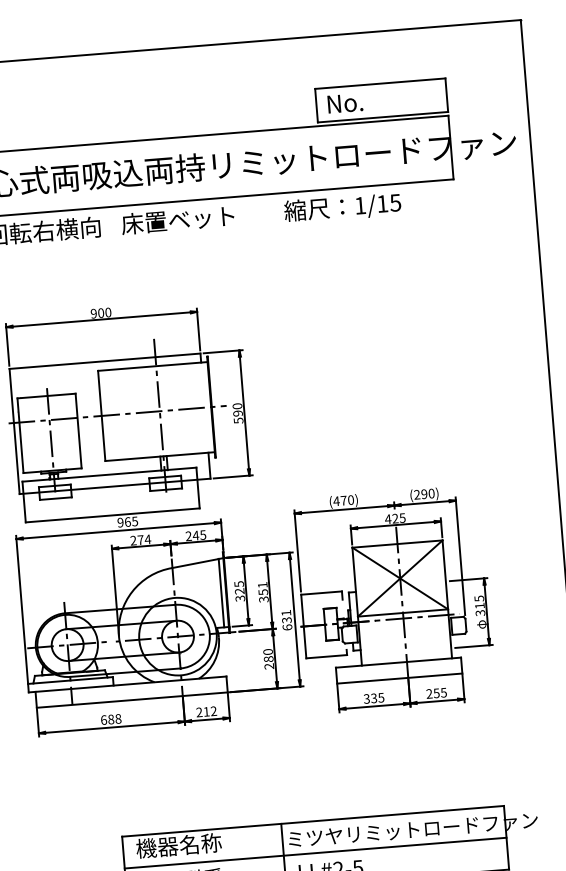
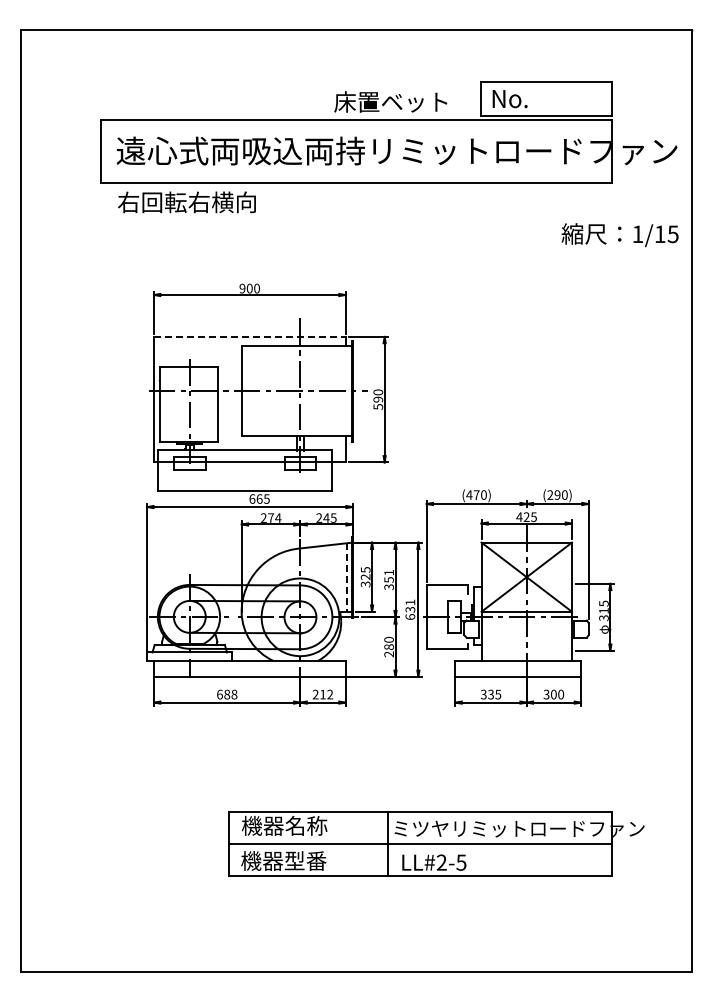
text: (342, 208) -> (619, 235), moved
text: (177, 219) -> (390, 101), moved
line: (104, 360) -> (249, 336), solid -> dashed
text: (120, 522) -> (252, 498), 965 -> 665
line: (221, 594) -> (347, 578), solid -> dashed
text: (436, 693) -> (553, 694), 255 -> 300

